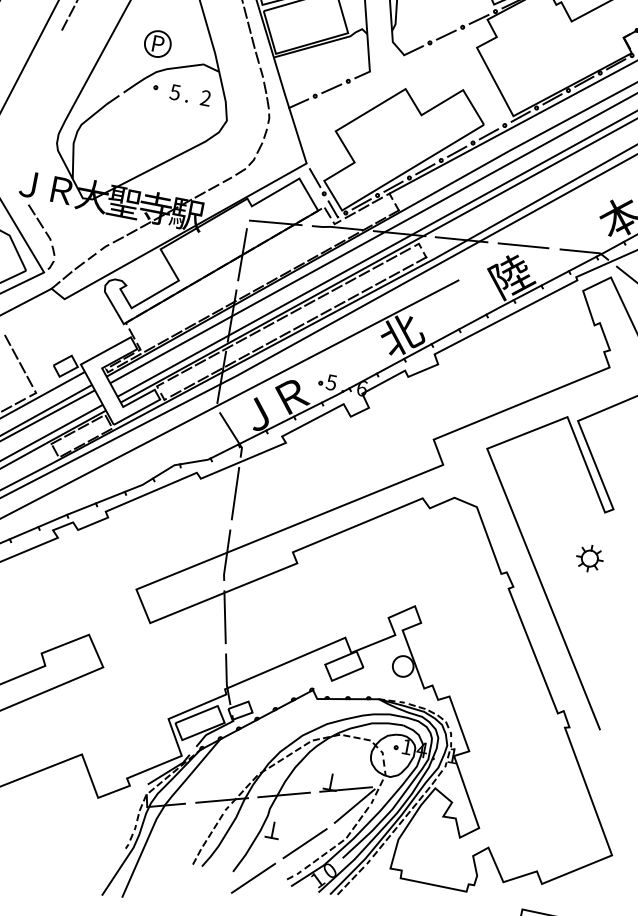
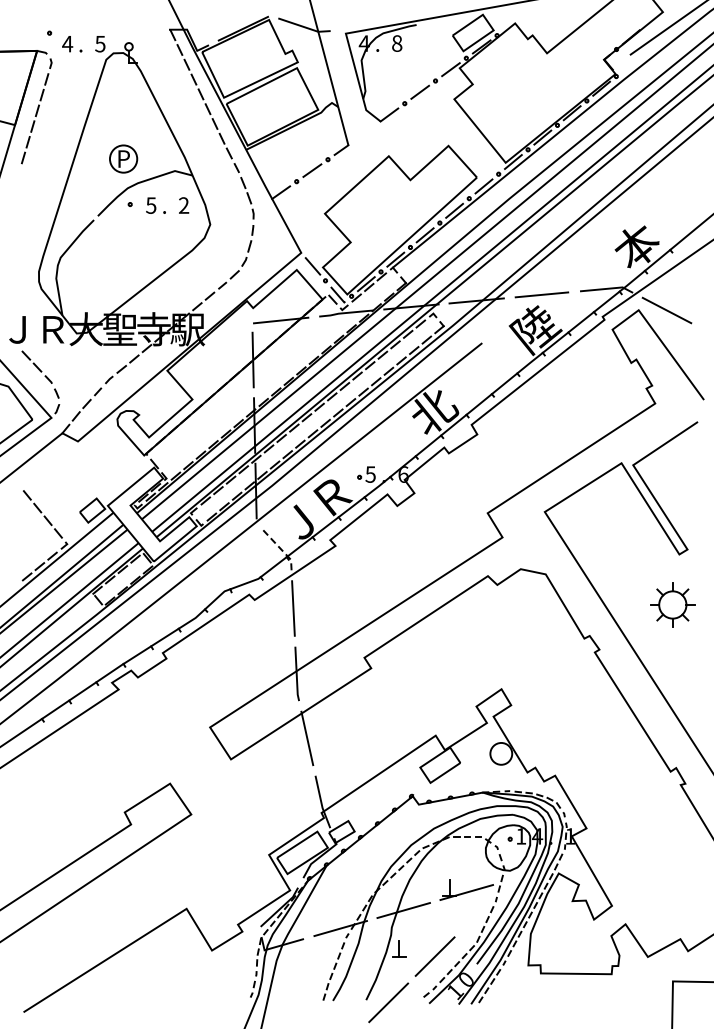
line: (233, 434) -> (279, 547), solid -> dashed
part: (589, 558) -> (672, 605), size x1.6
line: (354, 805) -> (478, 907), removed

